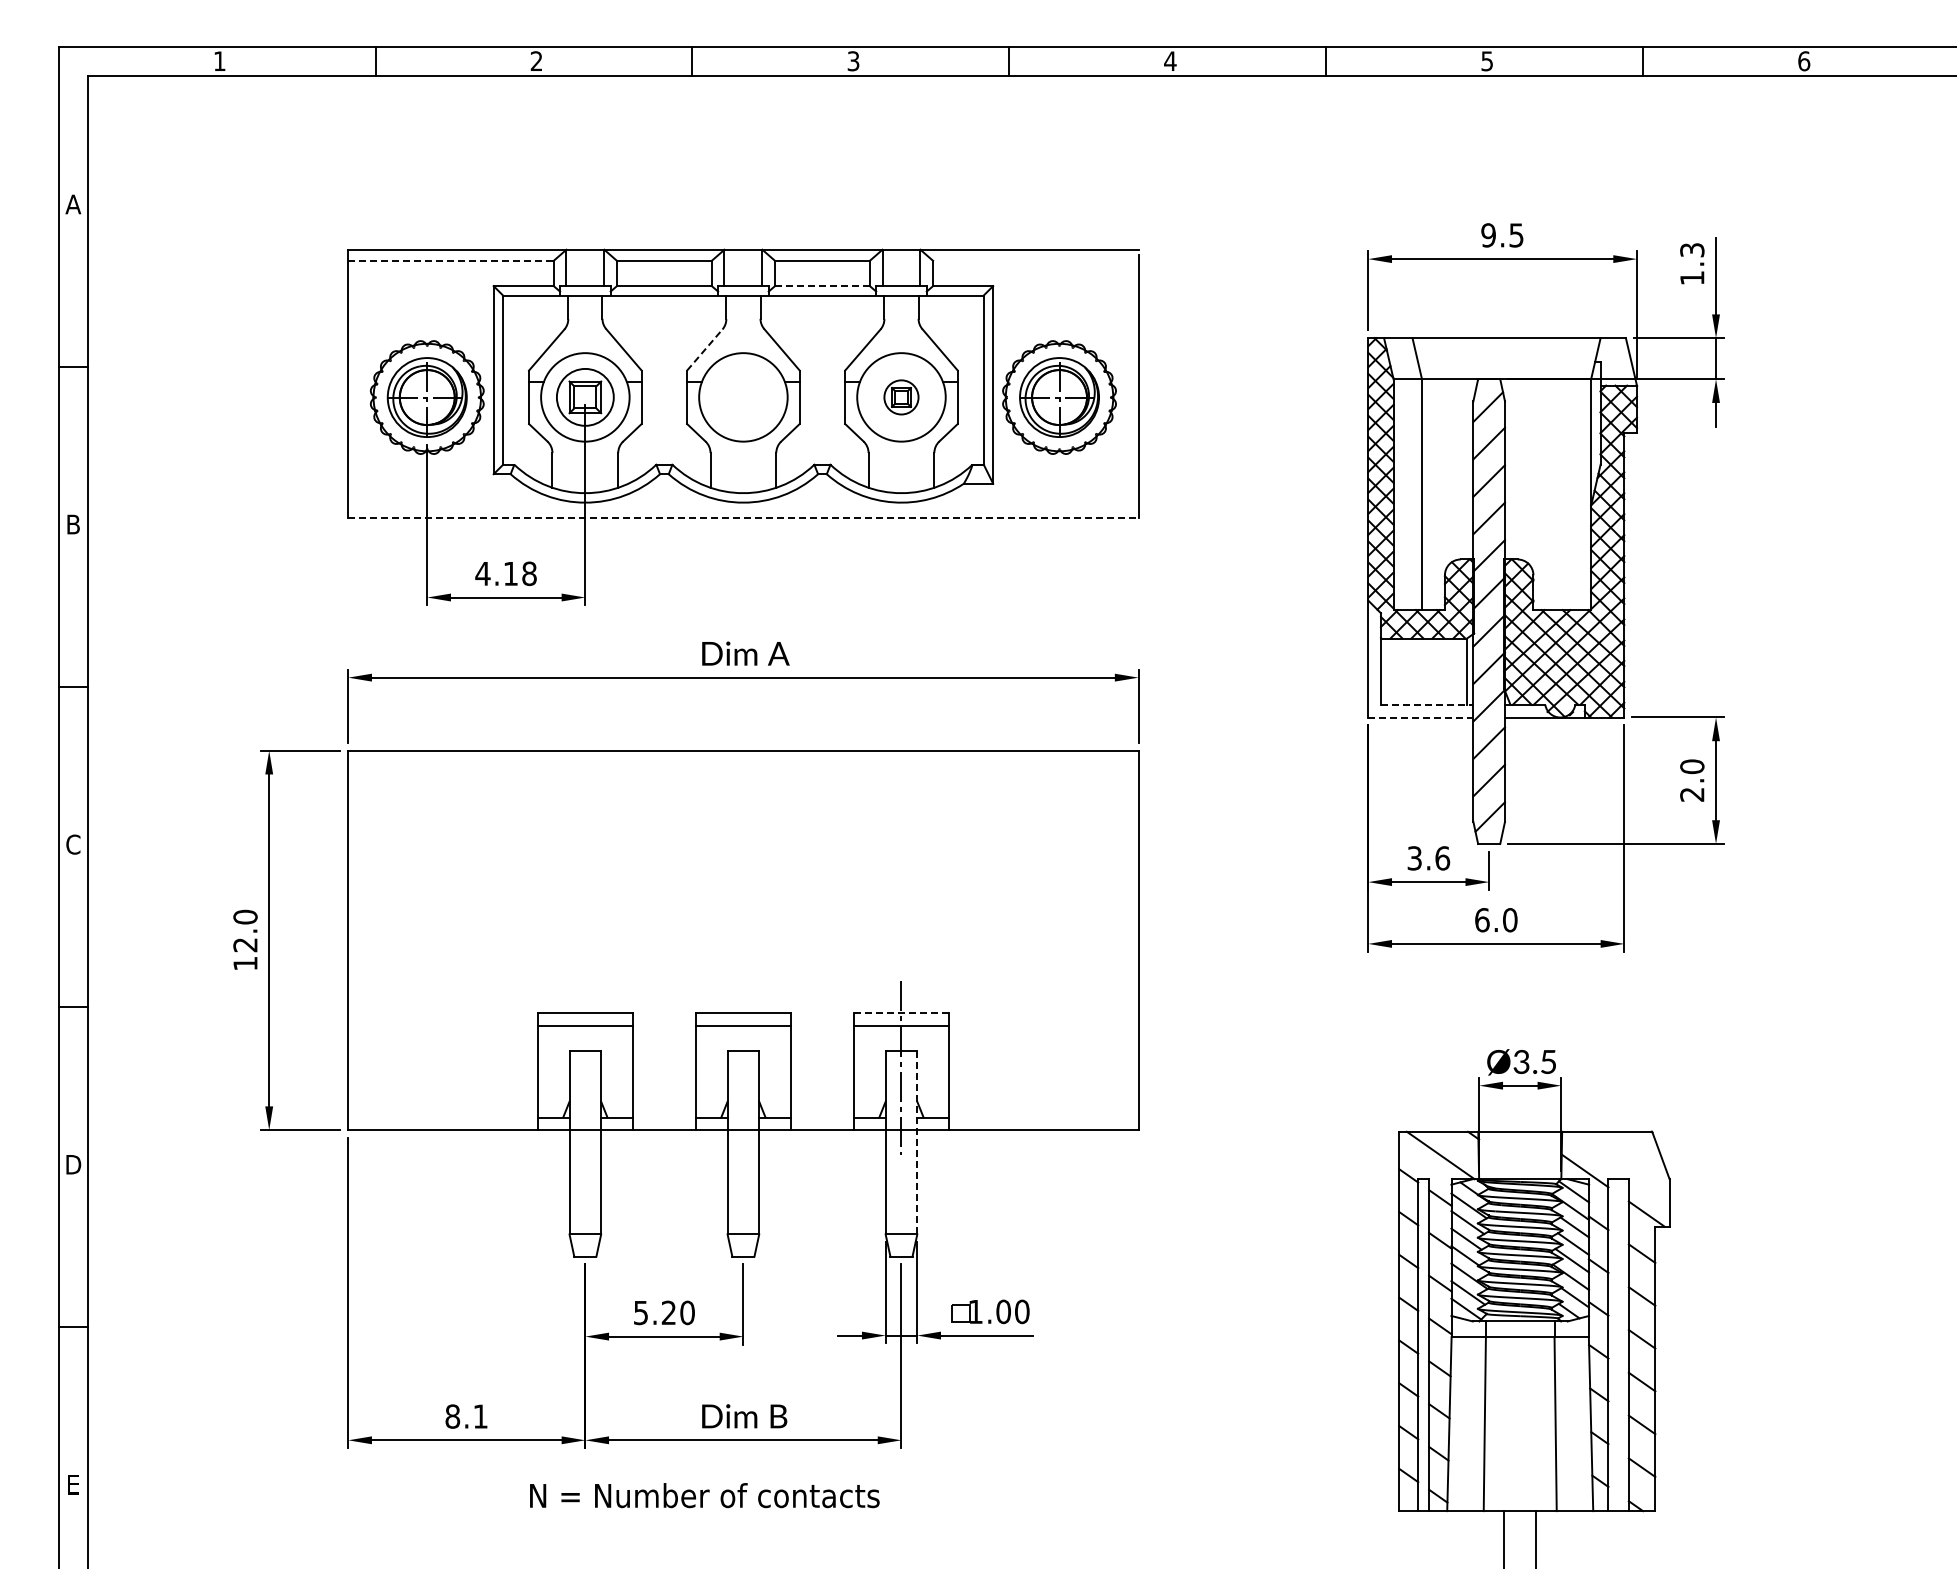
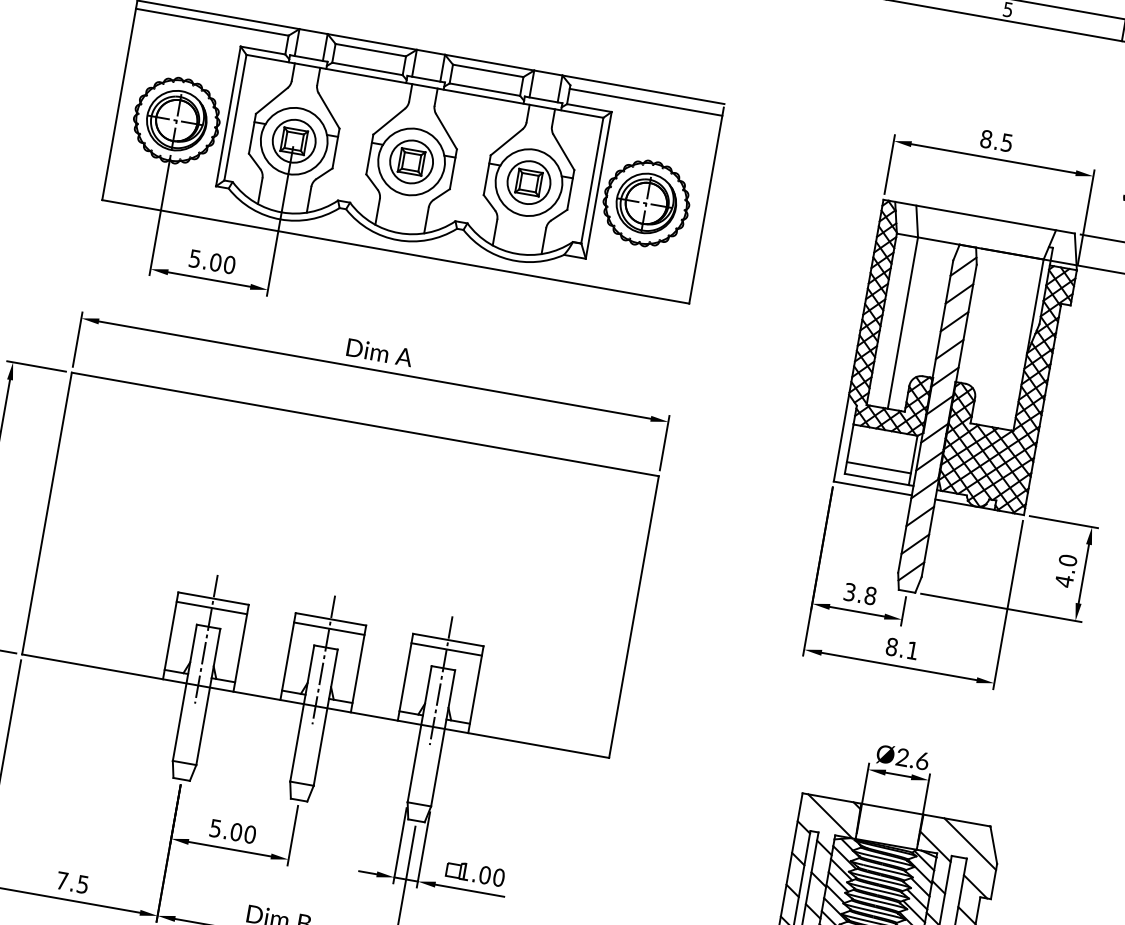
text: (1488, 235) -> (986, 139), 9.5 -> 8.5
line: (451, 260) -> (212, 22), dashed -> solid
line: (1035, 265) -> (645, 102), added
line: (821, 286) -> (484, 89), dashed -> solid
line: (705, 349) -> (389, 121), dashed -> solid
part: (743, 397) -> (411, 162), added
part: (901, 397) -> (529, 182), size x1.67
line: (743, 518) -> (395, 251), dashed -> solid
text: (505, 573) -> (211, 261), 4.18 -> 5.00
line: (1423, 689) -> (878, 467), added
line: (1427, 704) -> (879, 479), dashed -> solid
line: (1420, 717) -> (872, 488), dashed -> solid
text: (1692, 794) -> (1064, 581), 2.0 -> 4.0
text: (1442, 858) -> (870, 595), 3.6 -> 3.8
text: (1496, 920) -> (902, 649), 6.0 -> 8.1
line: (901, 1013) -> (448, 640), dashed -> solid
text: (1534, 1061) -> (912, 758), Ø3.5 -> Ø2.6
line: (585, 1067) -> (206, 638), added
line: (743, 1067) -> (323, 659), added
line: (917, 1142) -> (443, 738), dashed -> solid
line: (1629, 1159) -> (969, 844), added
text: (668, 1312) -> (236, 831), 5.20 -> 5.00
text: (466, 1416) -> (72, 882), 8.1 -> 7.5

